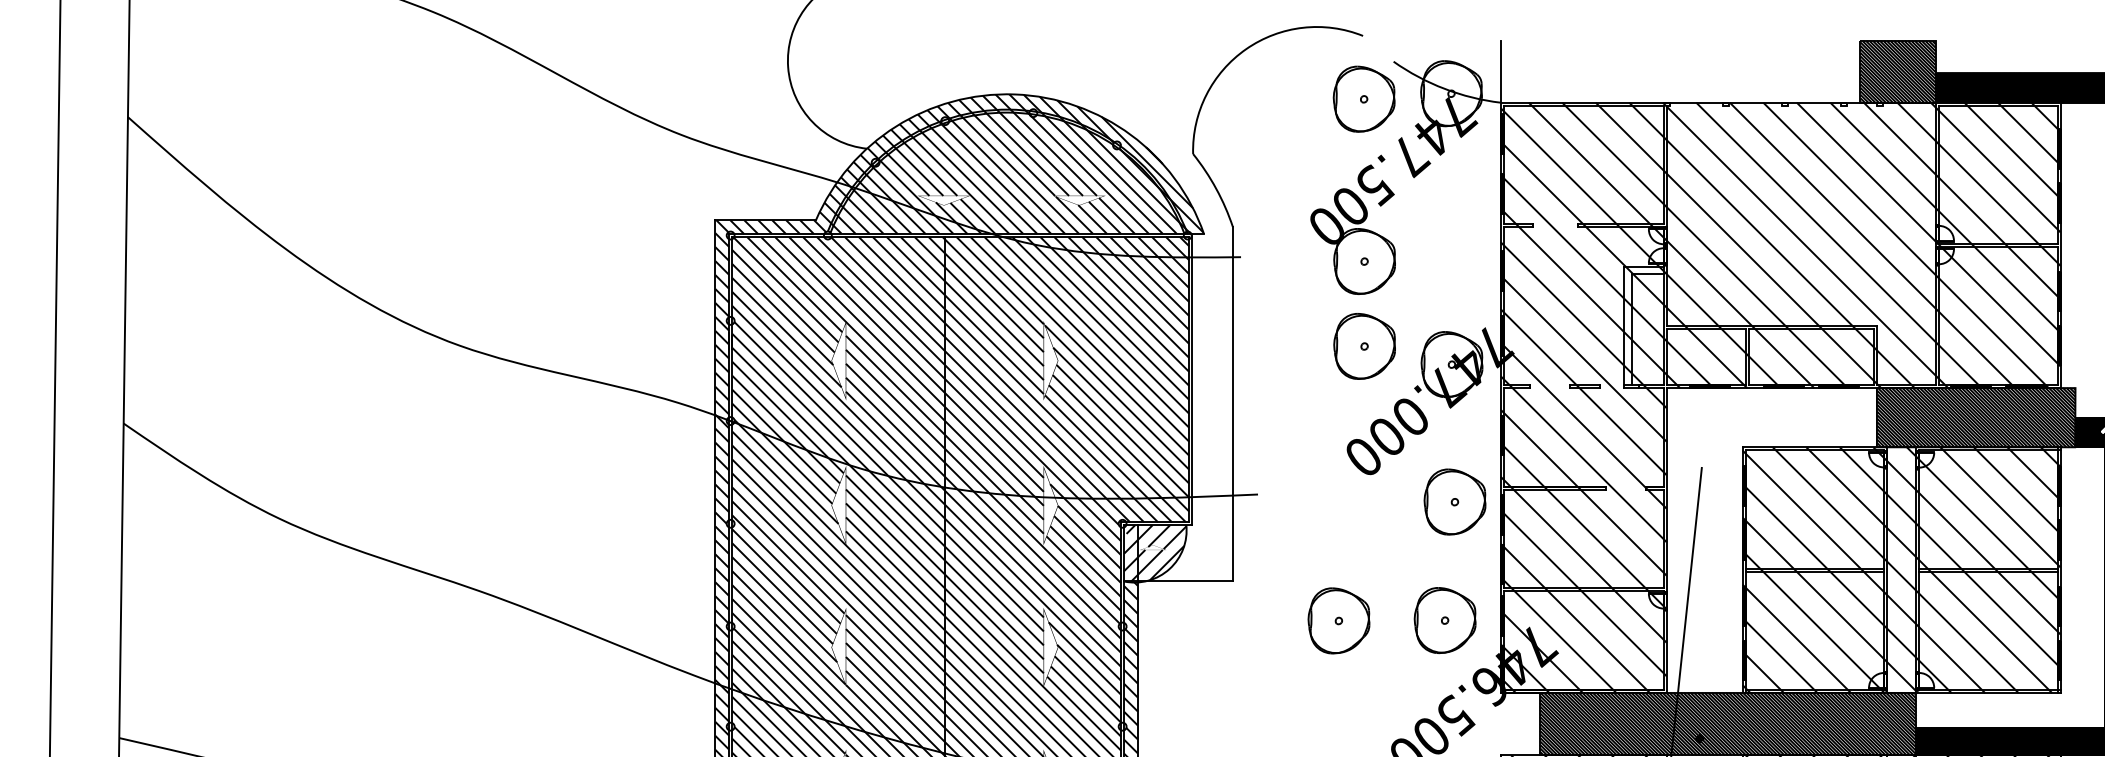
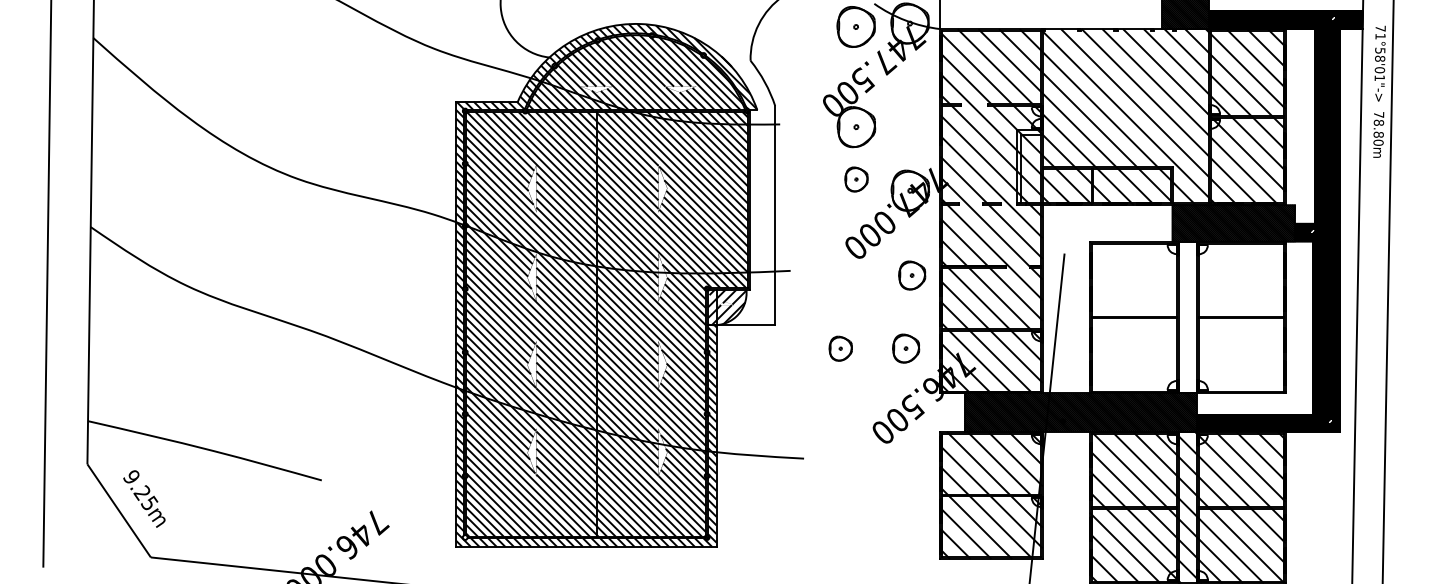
part: (1364, 346) -> (856, 179), size x0.6
part: (1453, 501) -> (911, 275), size x0.7
hatch: (1901, 570) -> (1187, 317), removed
part: (1338, 620) -> (840, 348), size x0.6
part: (1444, 620) -> (905, 348), size x0.7

